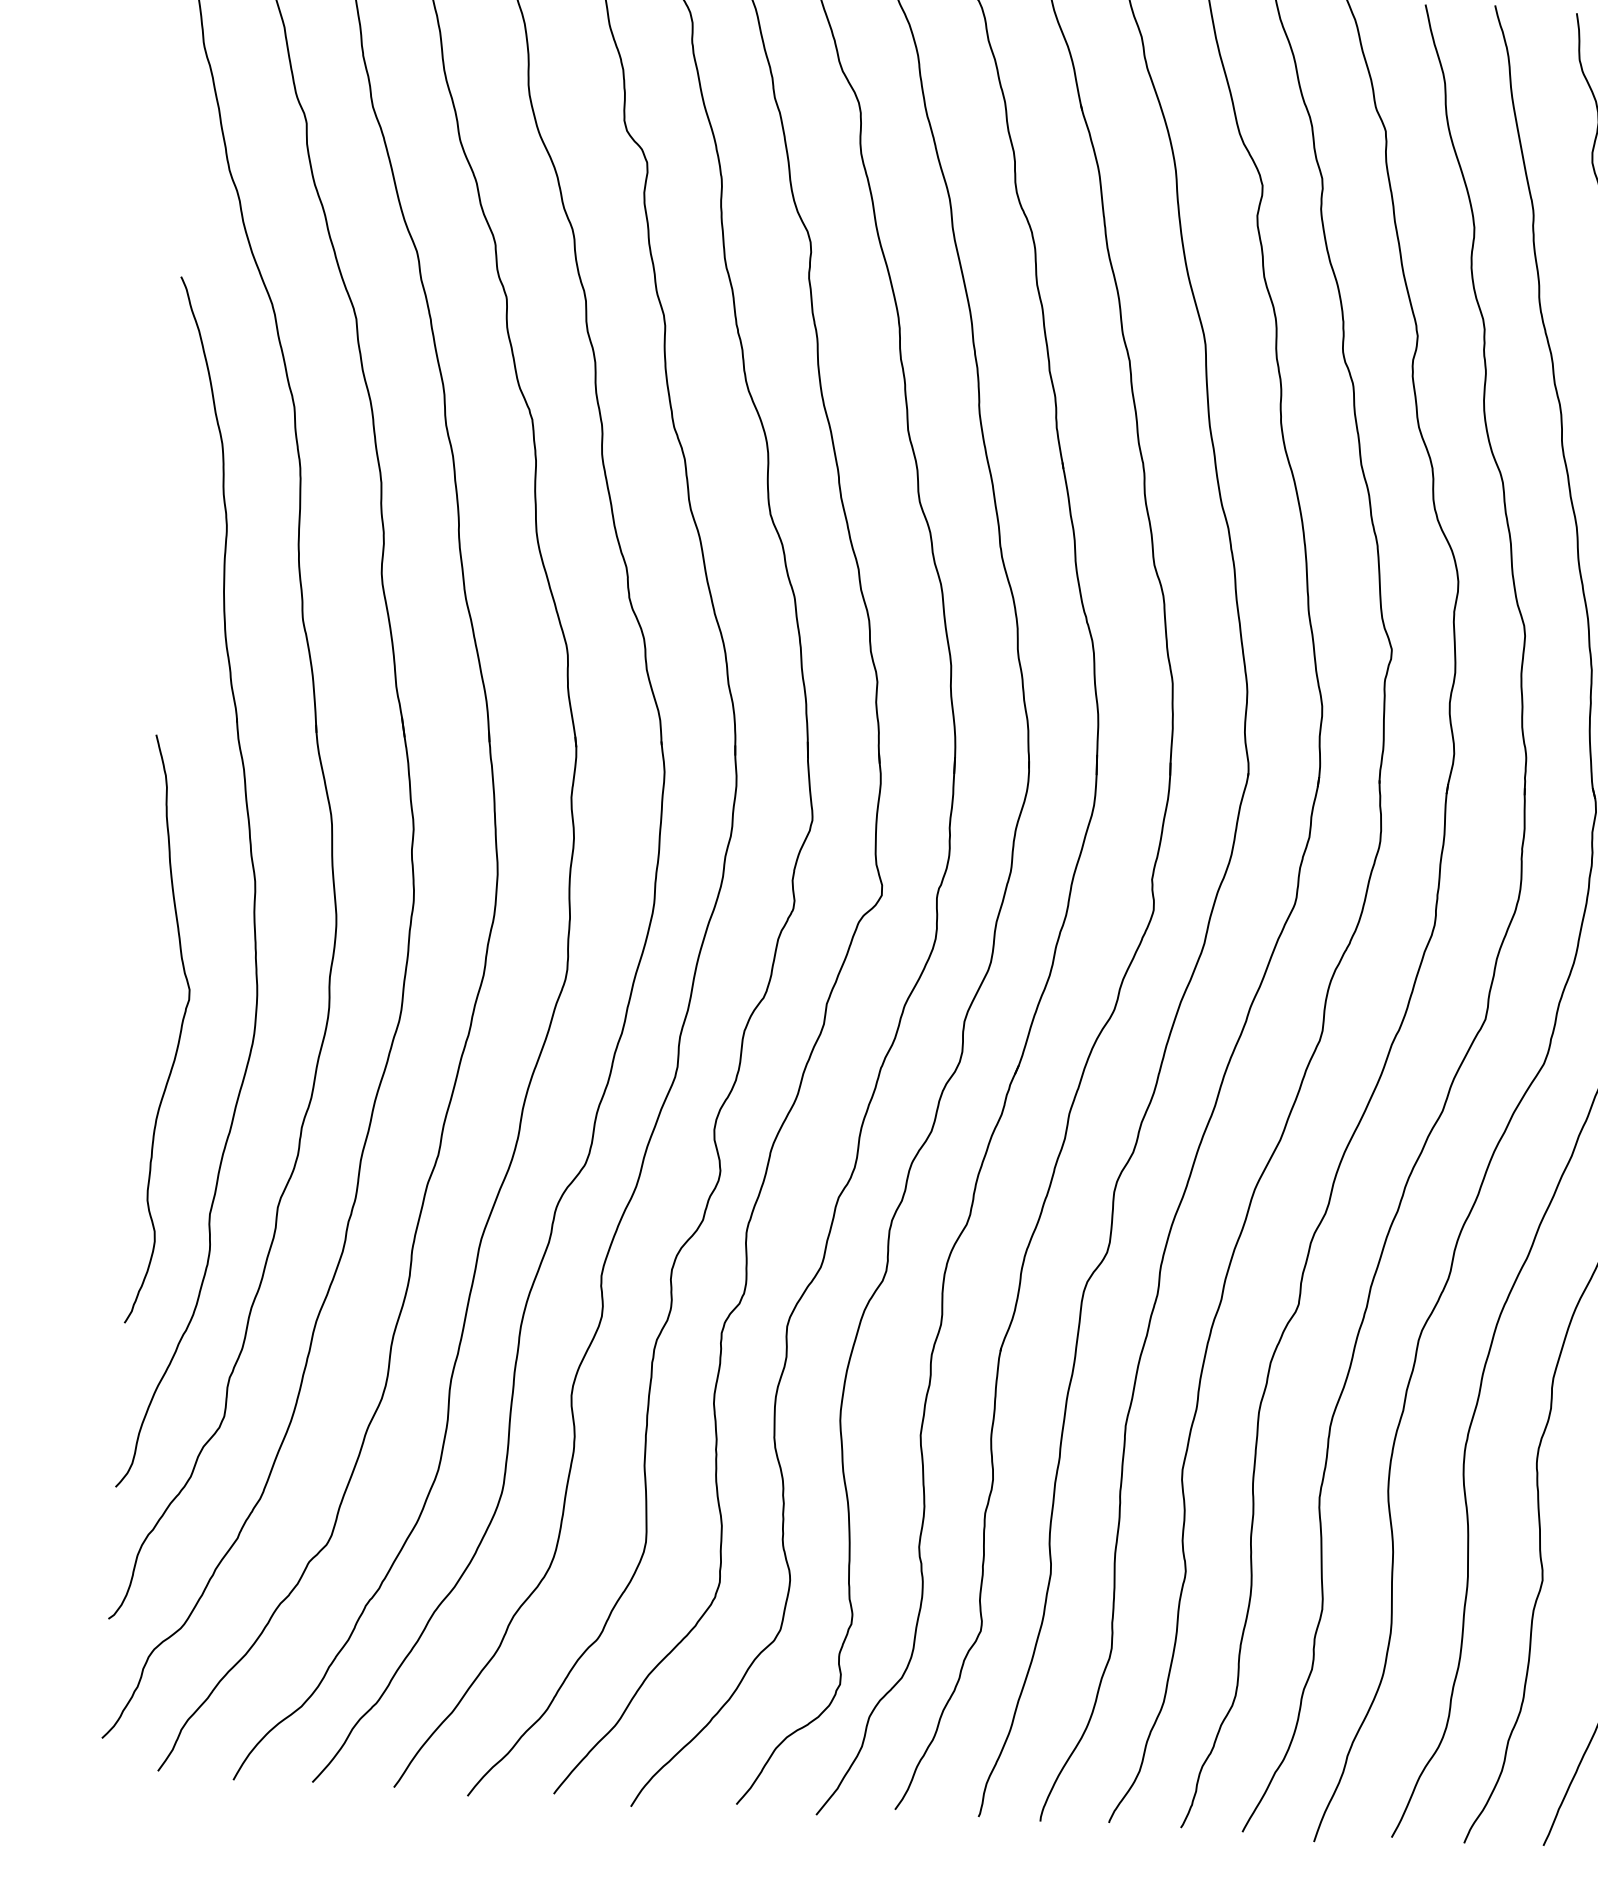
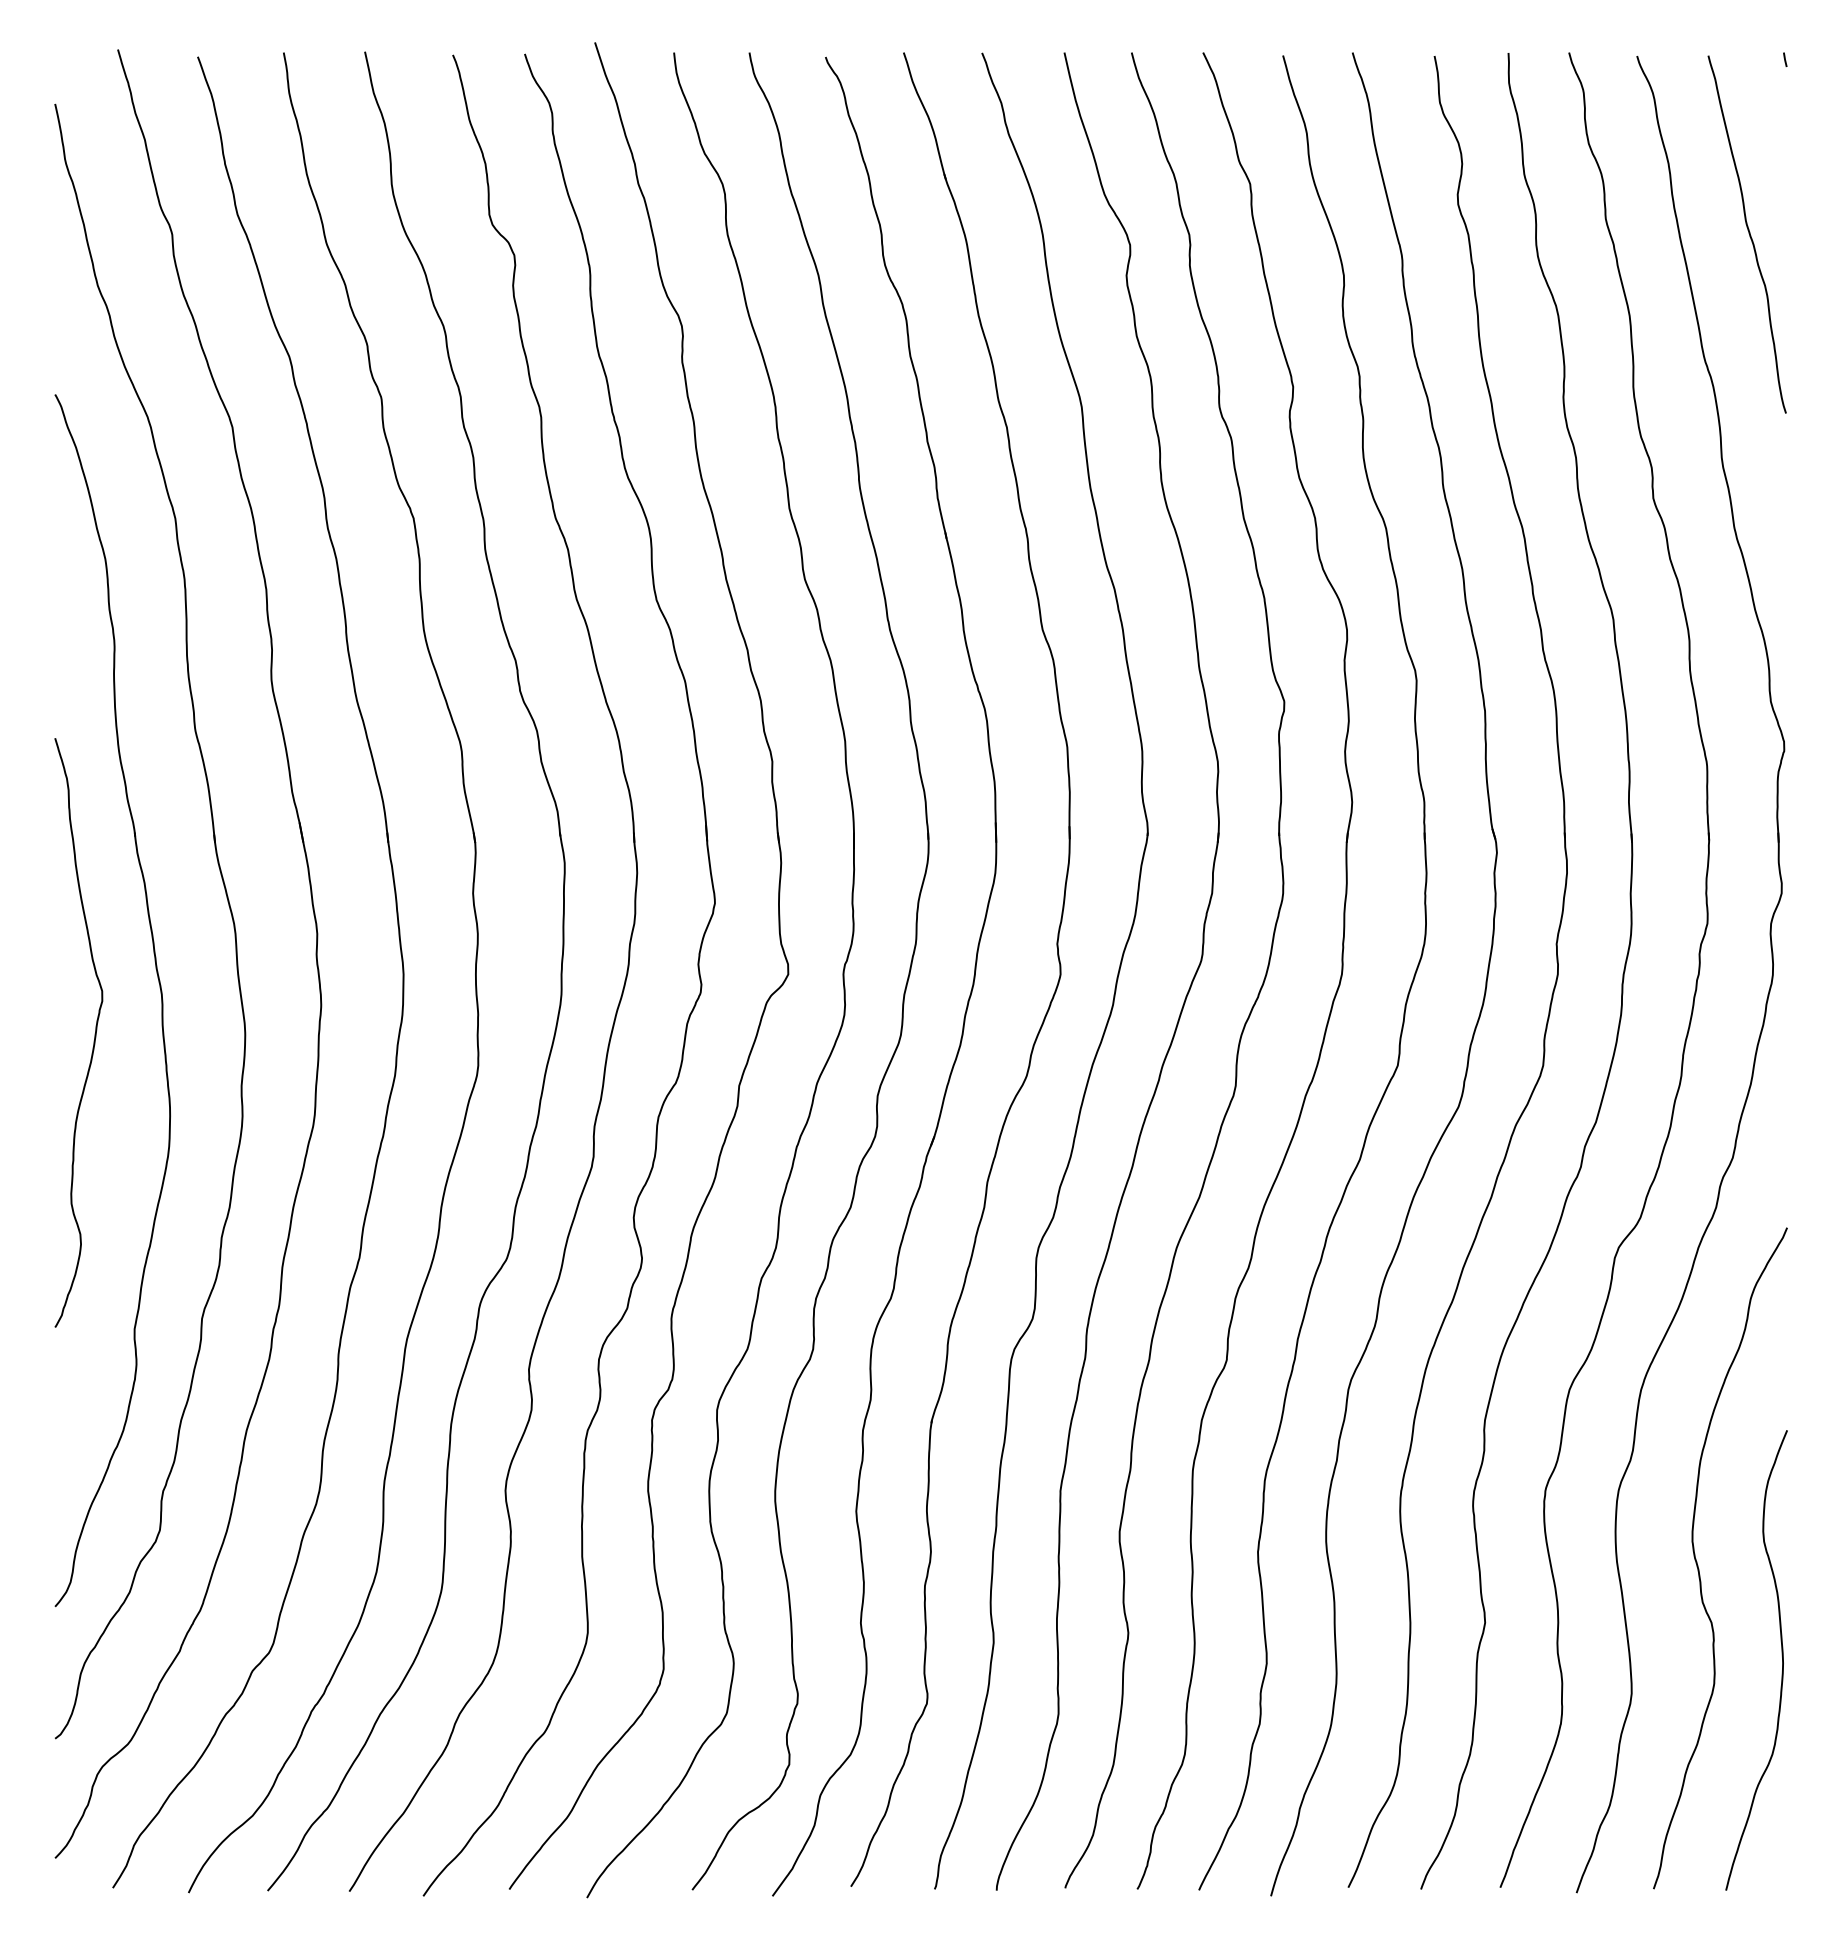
curve: (179, 1031) -> (94, 1033), moved

